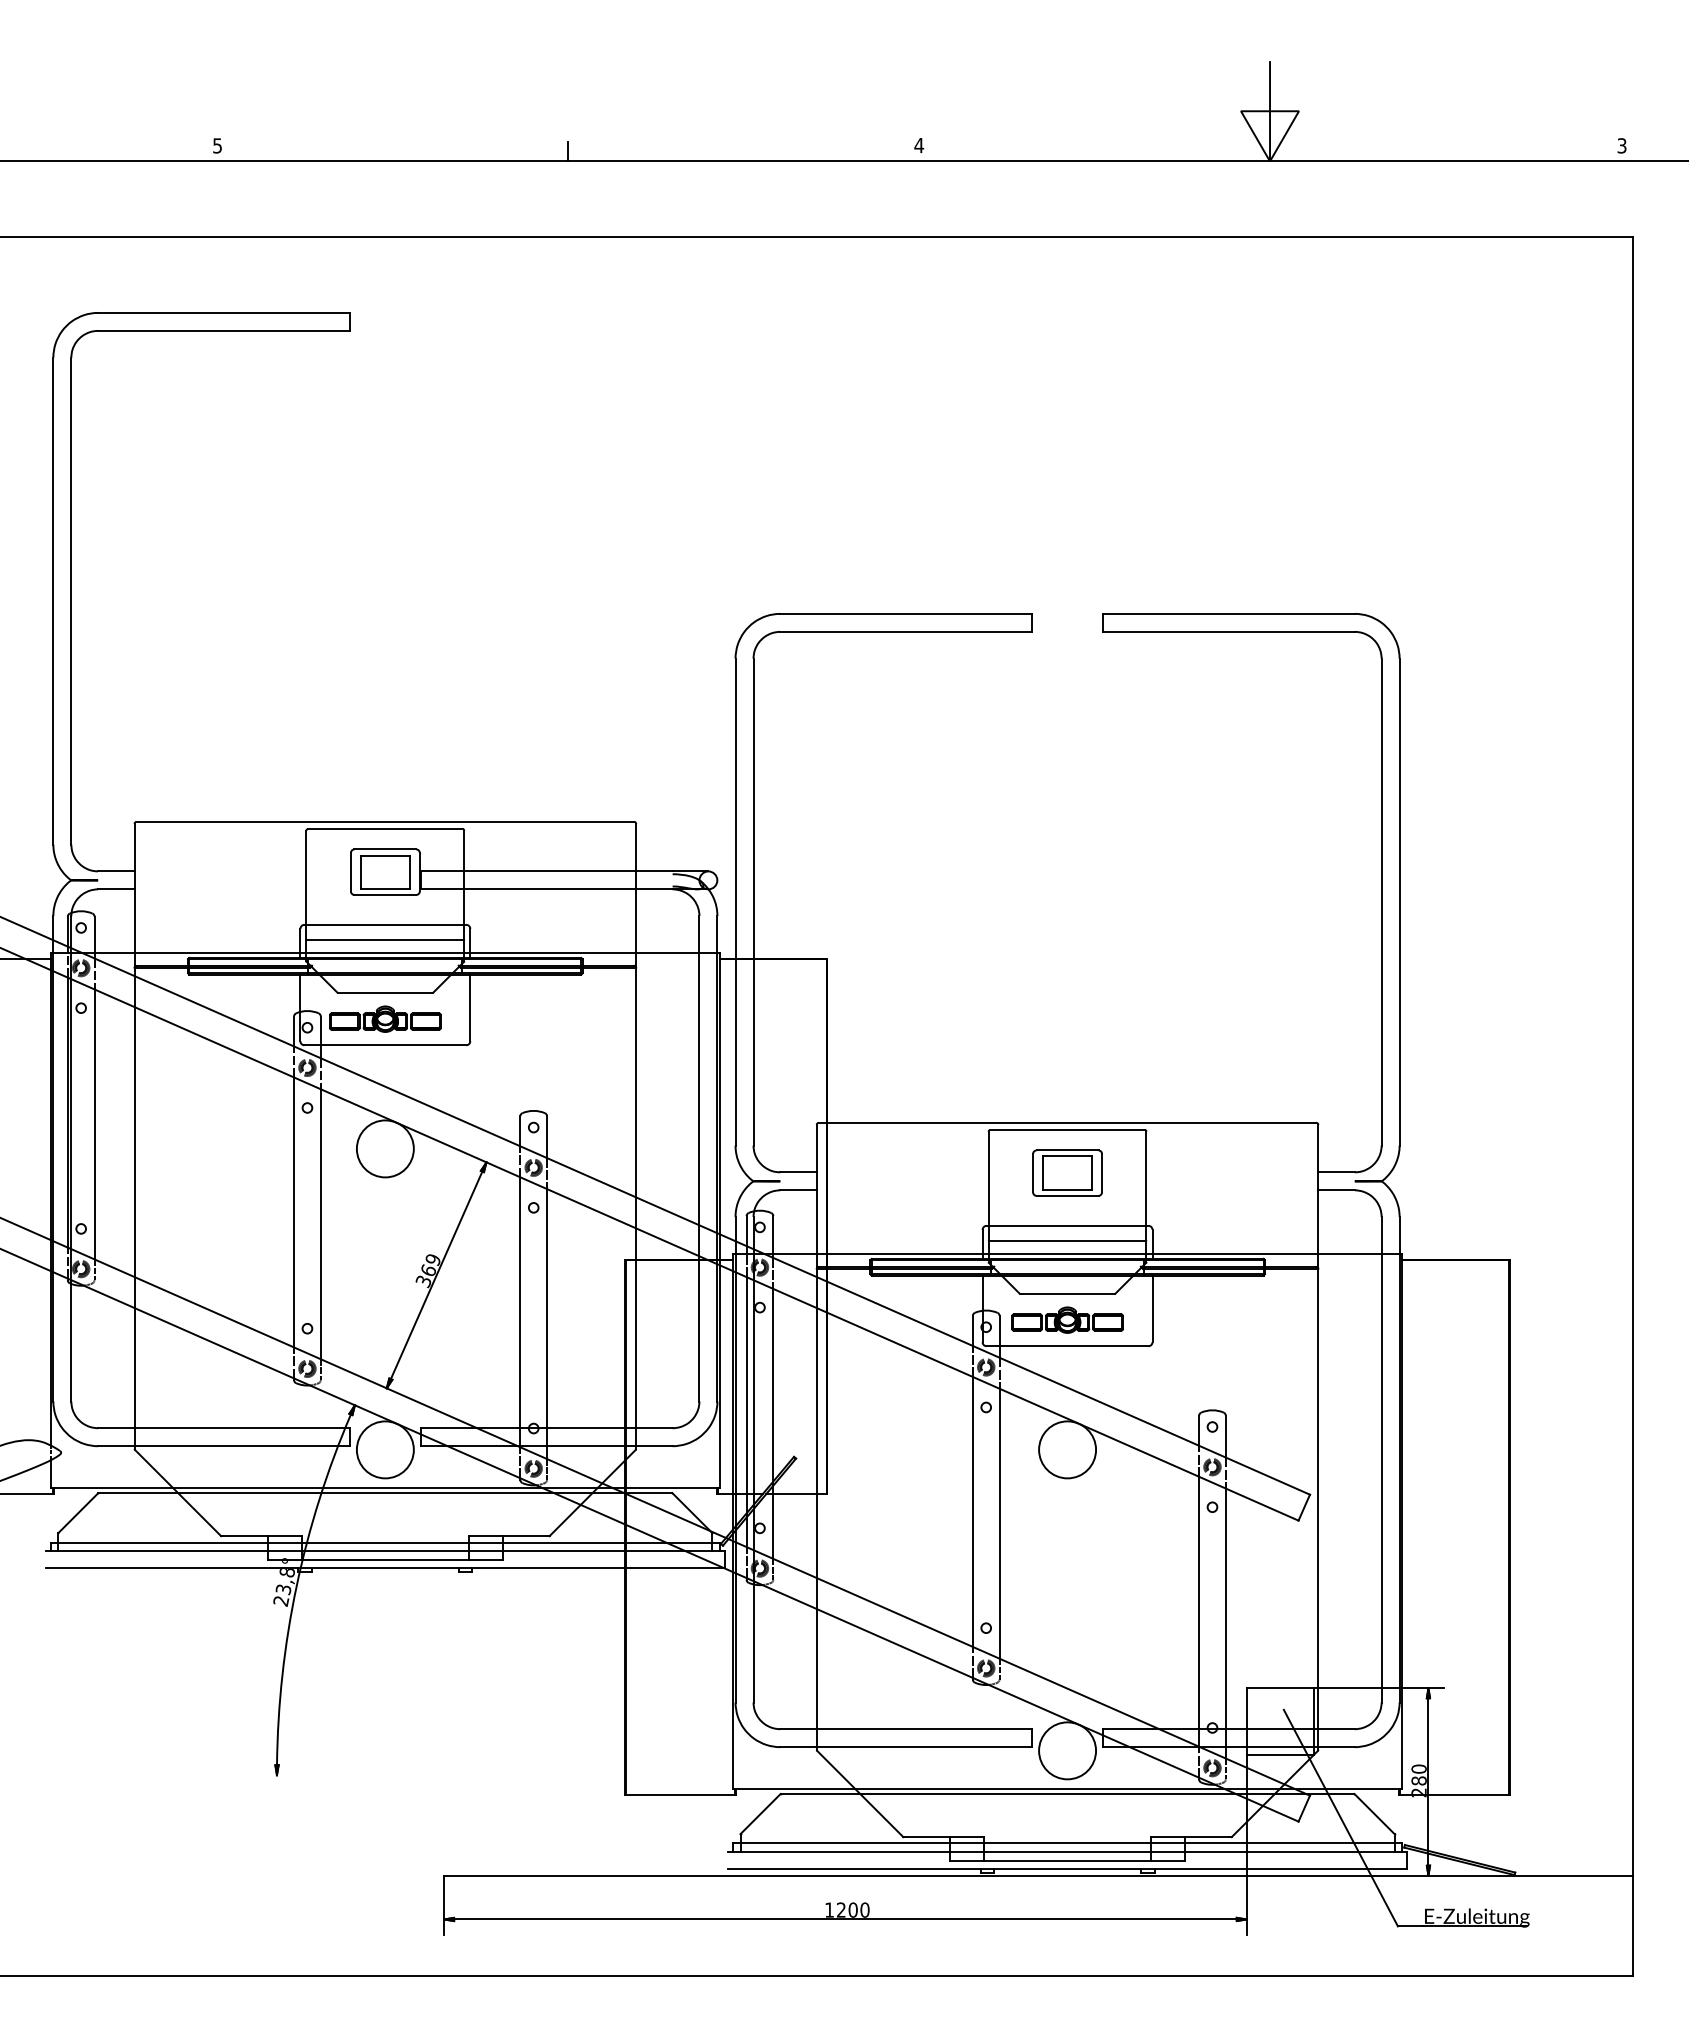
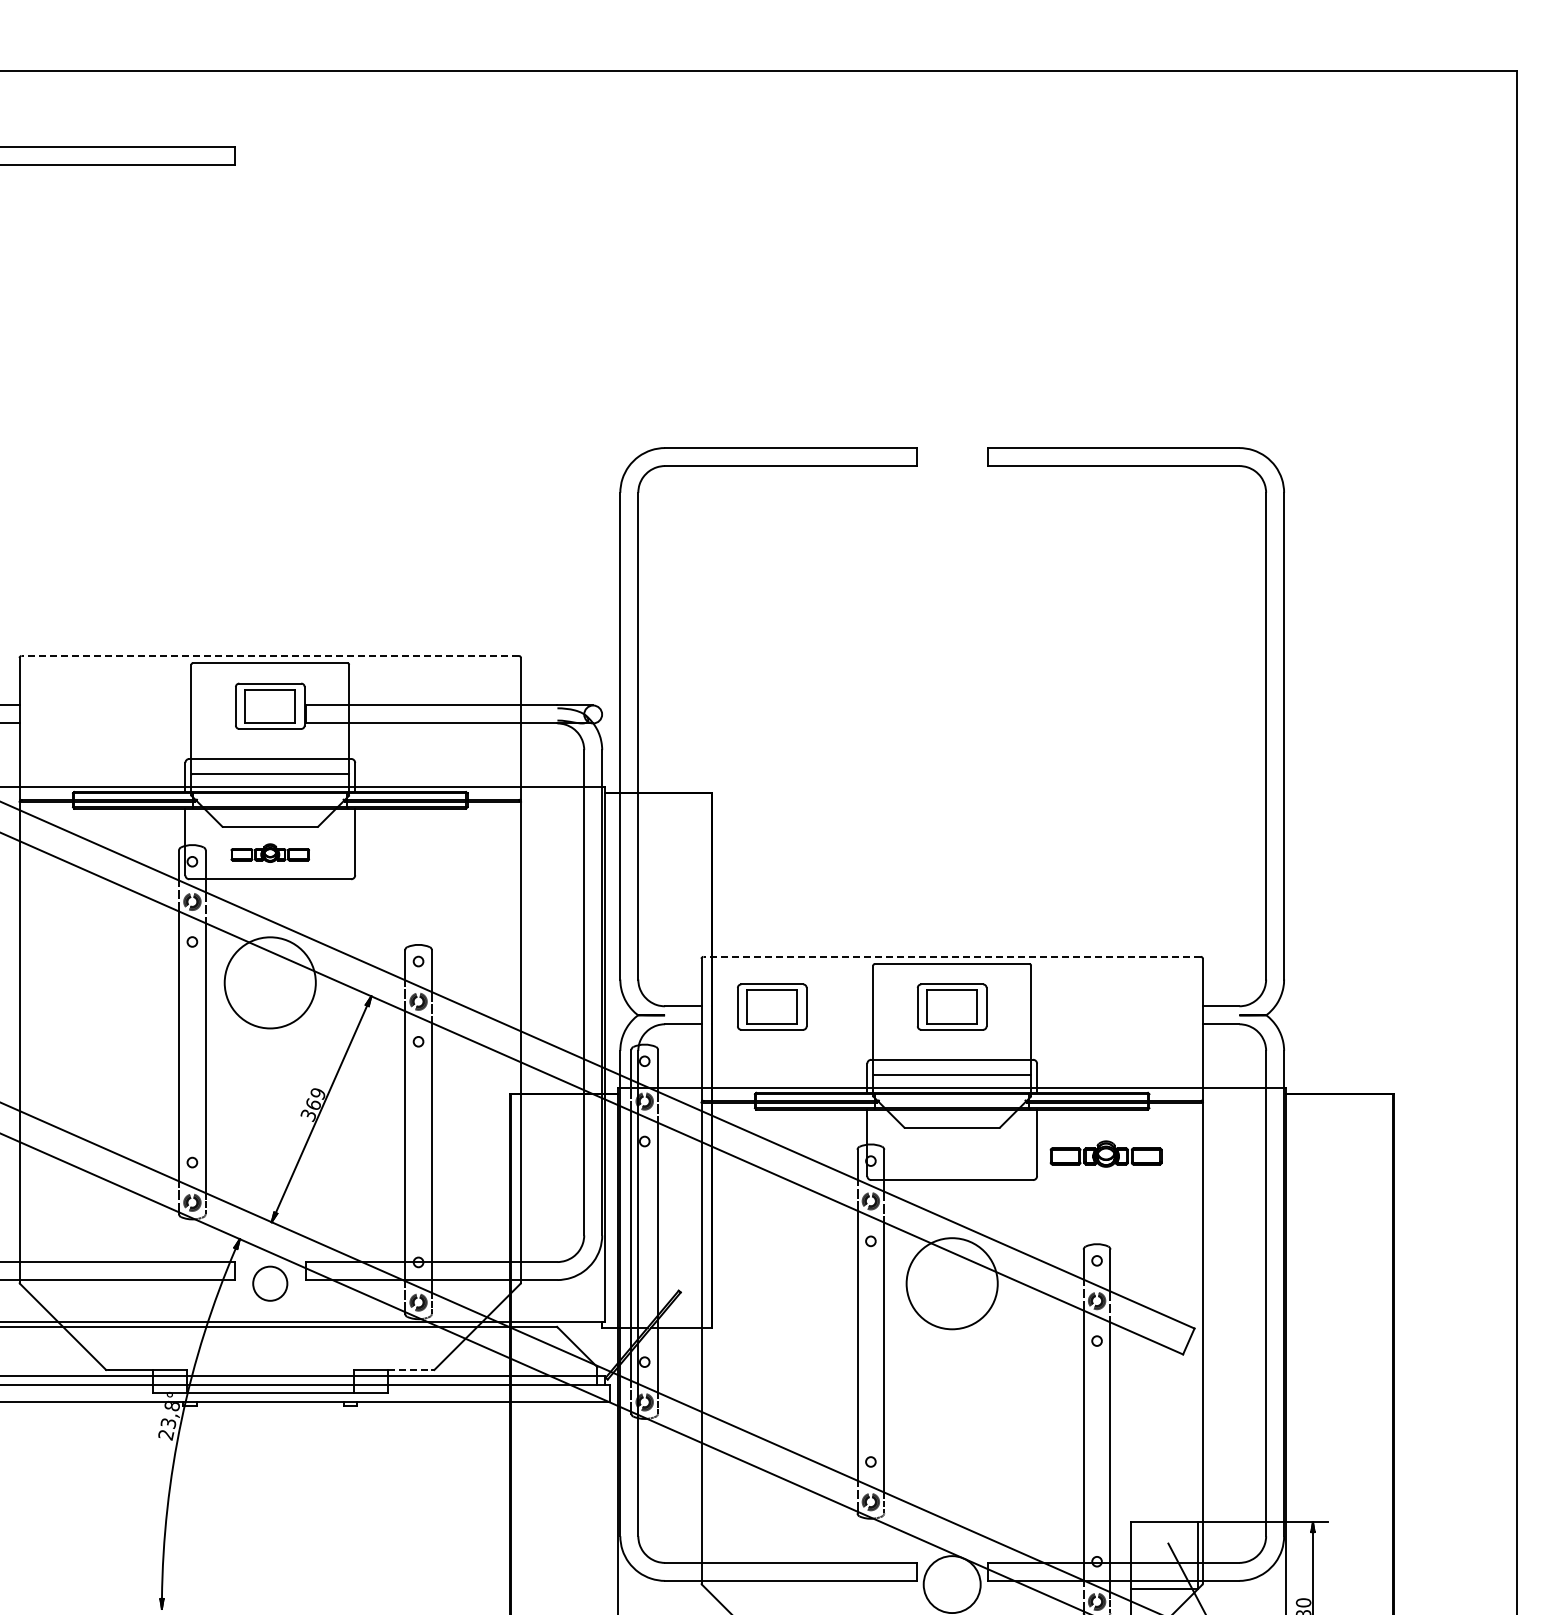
line: (385, 821) -> (270, 655), solid -> dashed
part: (385, 1018) -> (270, 852), size x0.7
line: (1067, 1122) -> (952, 956), solid -> dashed
circle: (384, 1148) -> (269, 982), size x1.6
part: (887, 1172) -> (772, 1006), added
part: (1067, 1319) -> (1106, 1153), moved
circle: (384, 1449) -> (269, 1283), size x0.6
circle: (1067, 1449) -> (952, 1283), size x1.6
line: (524, 1536) -> (409, 1370), solid -> dashed

